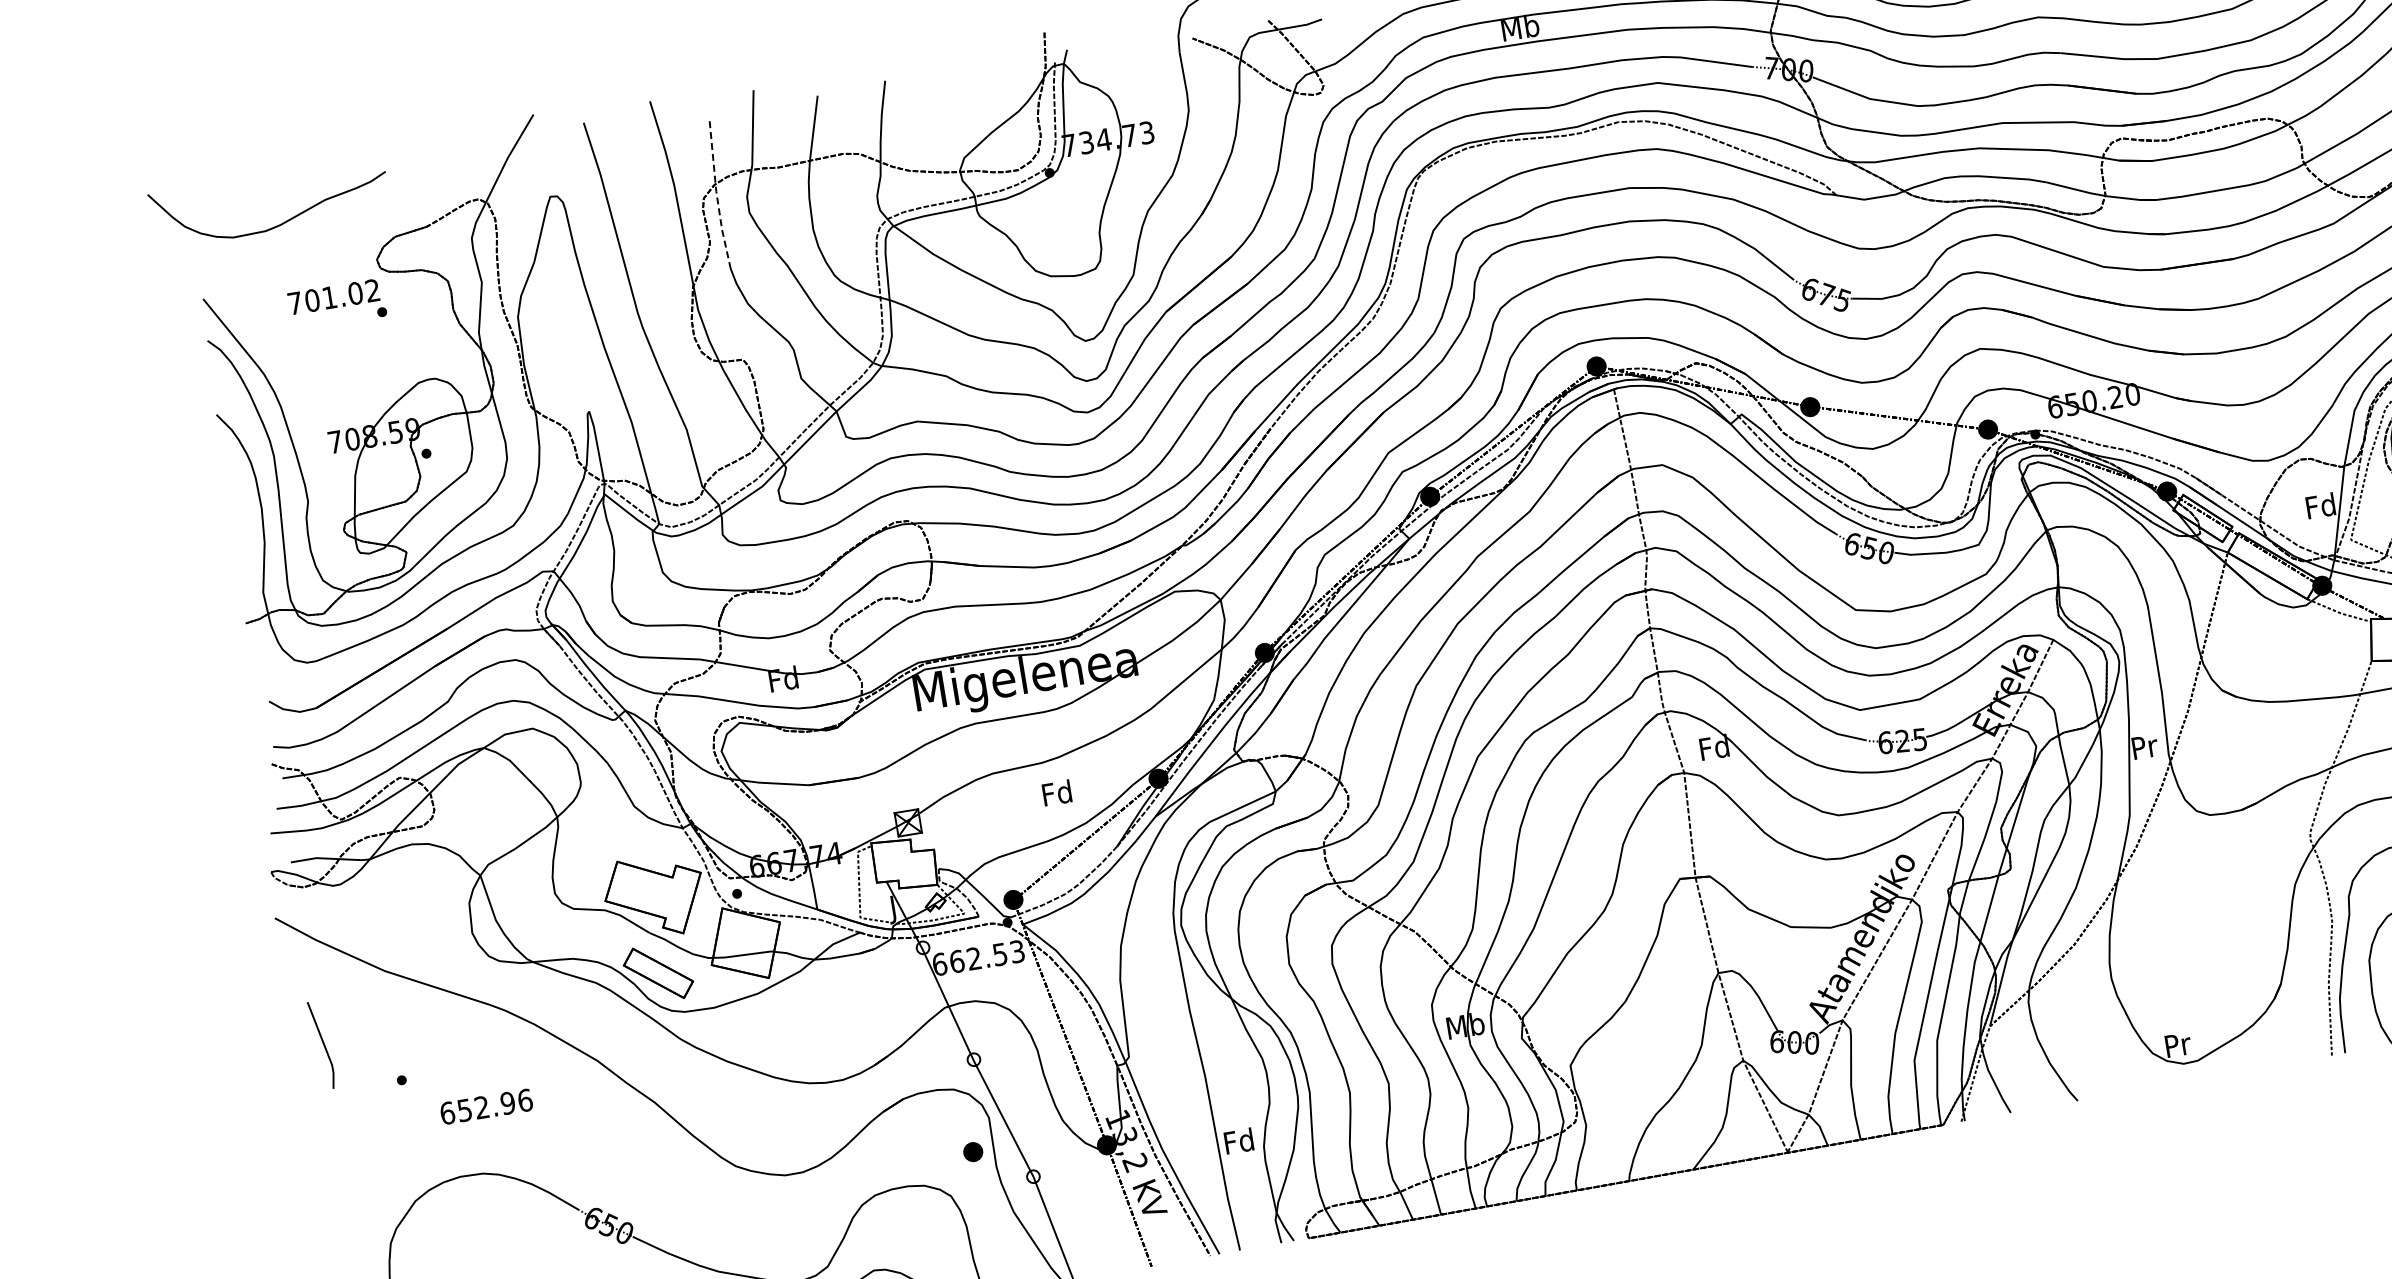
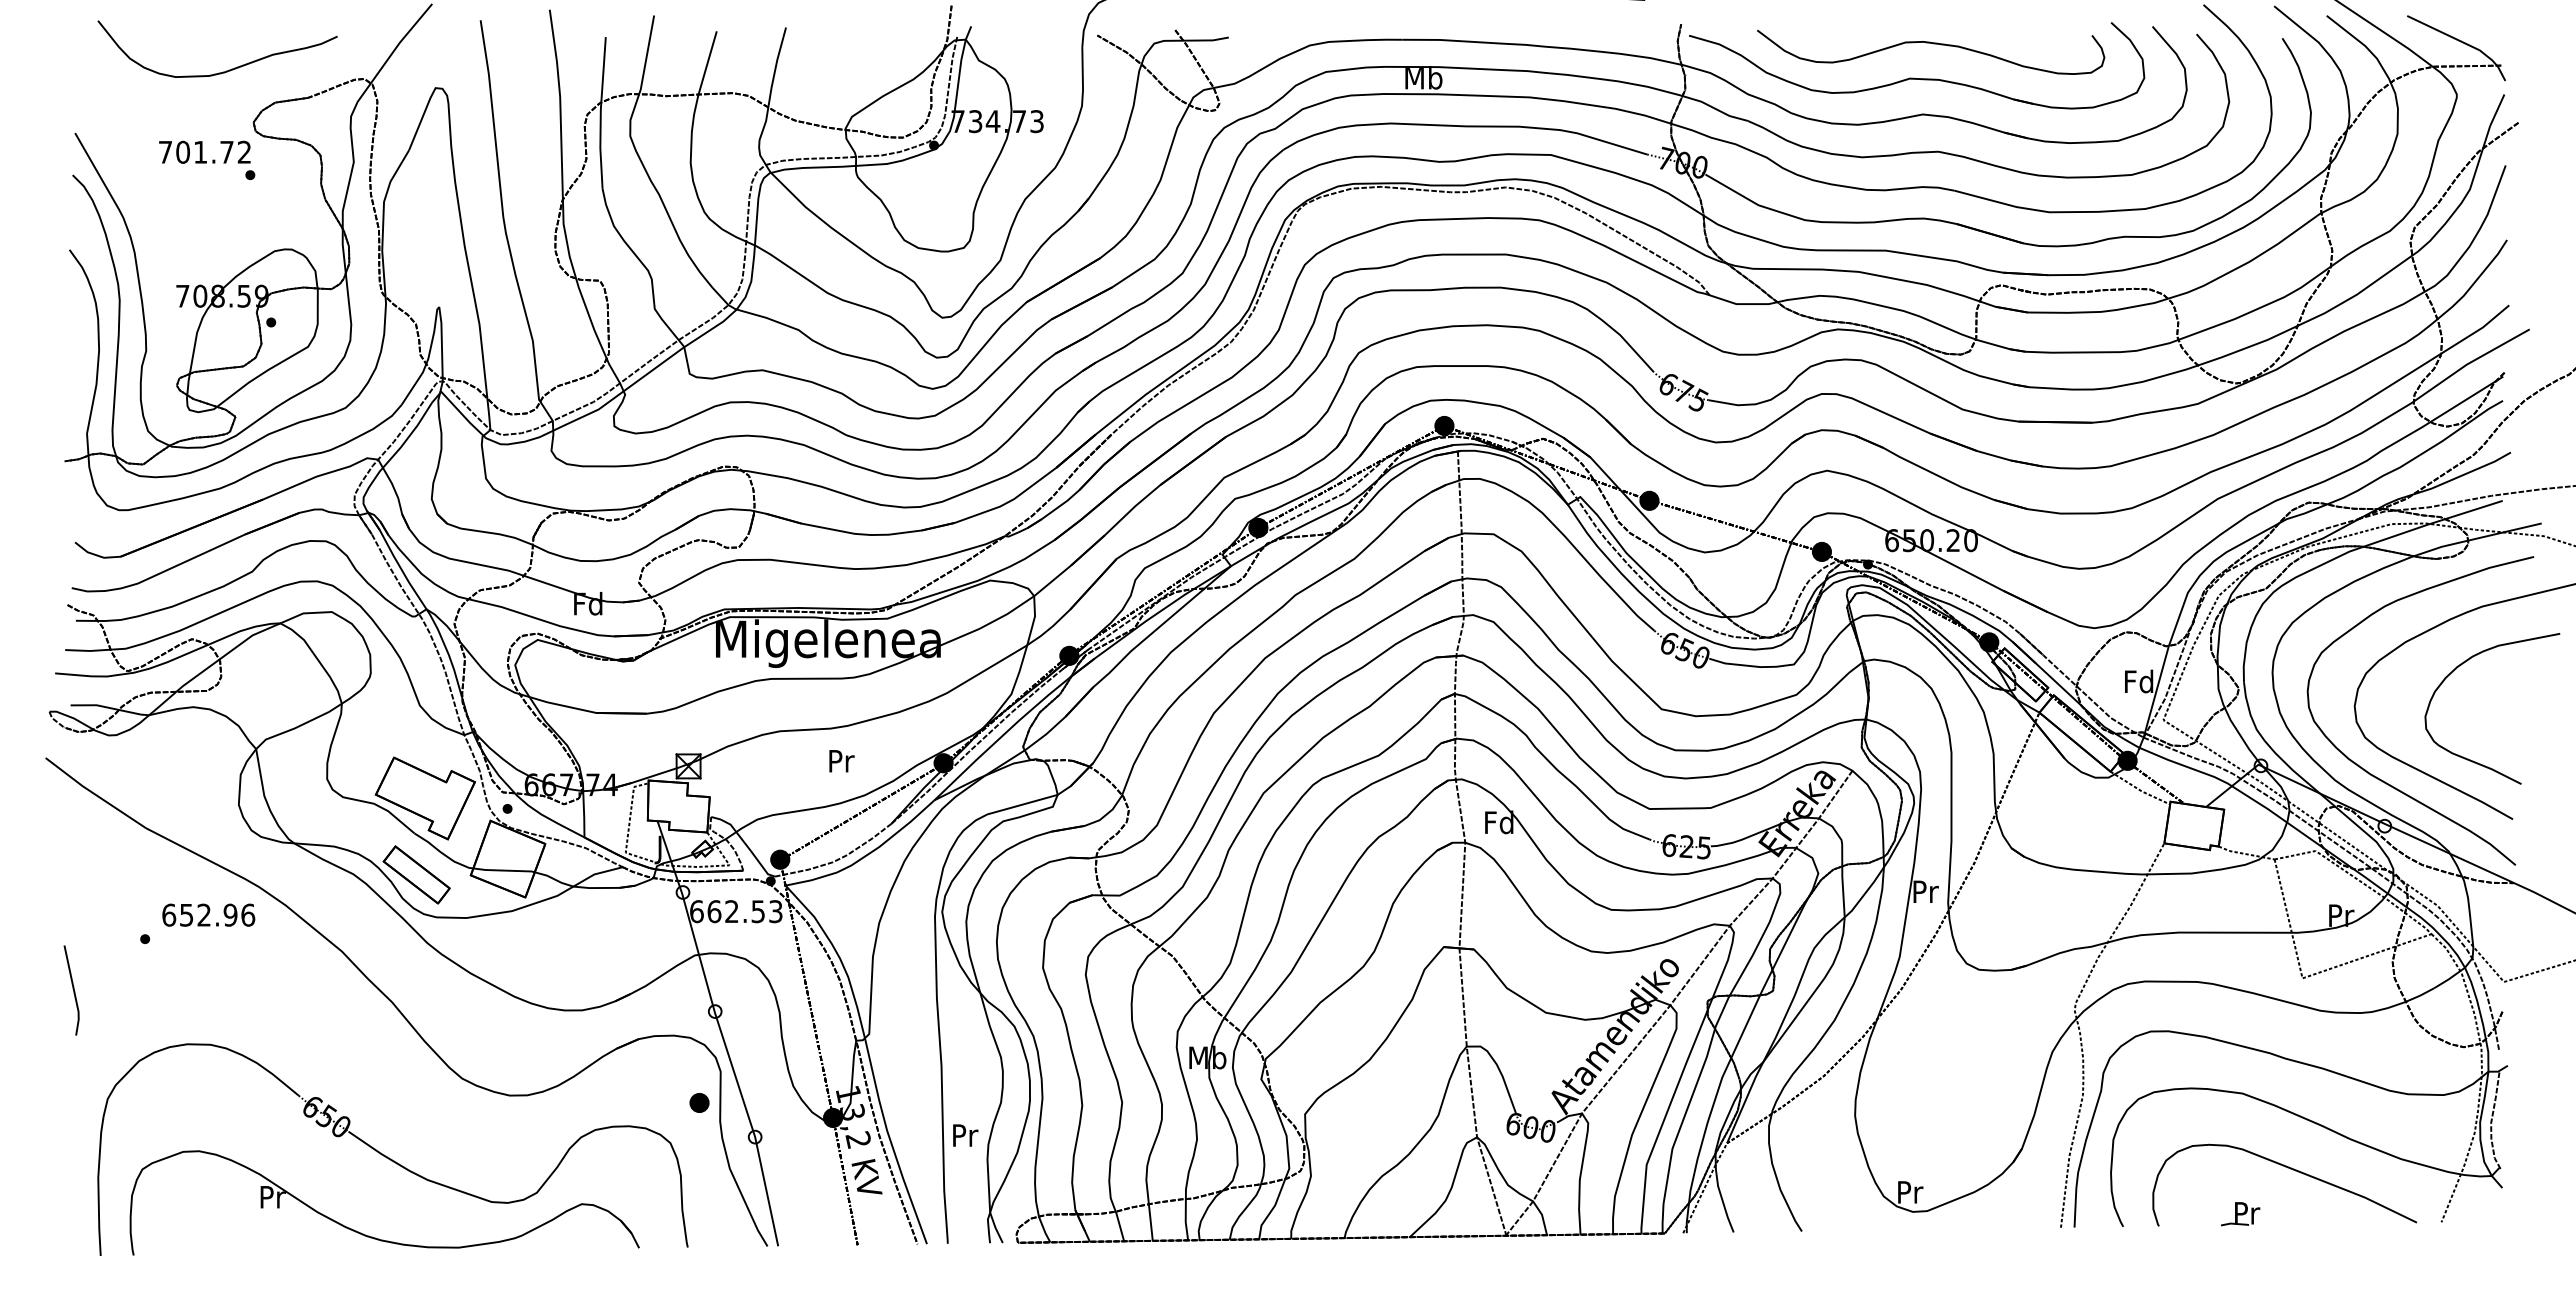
line: (716, 194) -> (600, 112), dashed -> solid
curve: (281, 222) -> (226, 70), moved
text: (354, 292) -> (226, 151), 701.02 -> 701.72
text: (1056, 792) -> (840, 760), Fd -> Pr
line: (322, 1044) -> (72, 989), moved
text: (486, 1106) -> (208, 914), moved
text: (1239, 1141) -> (964, 1135), Fd -> Pr

